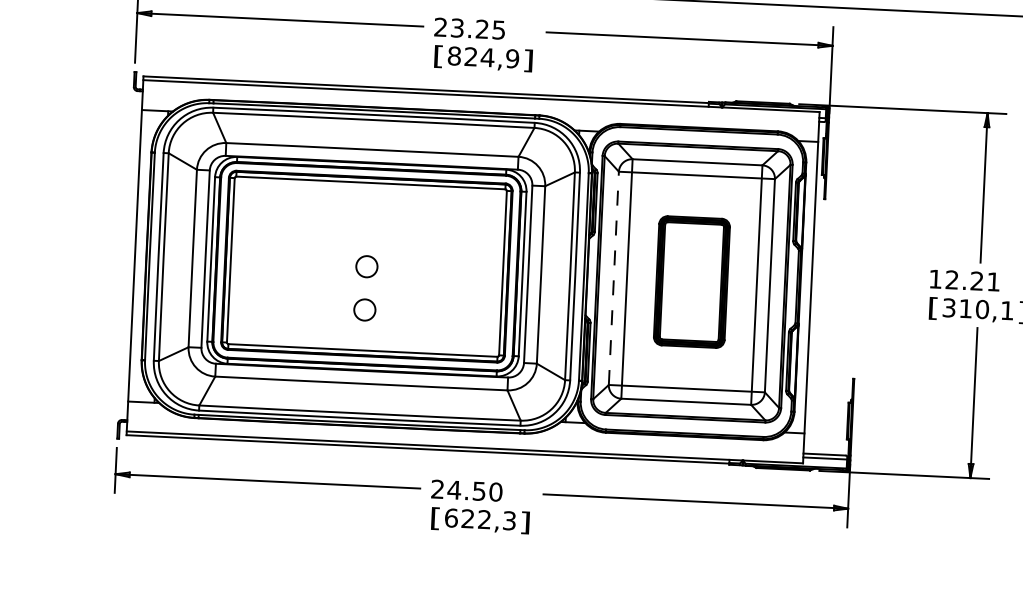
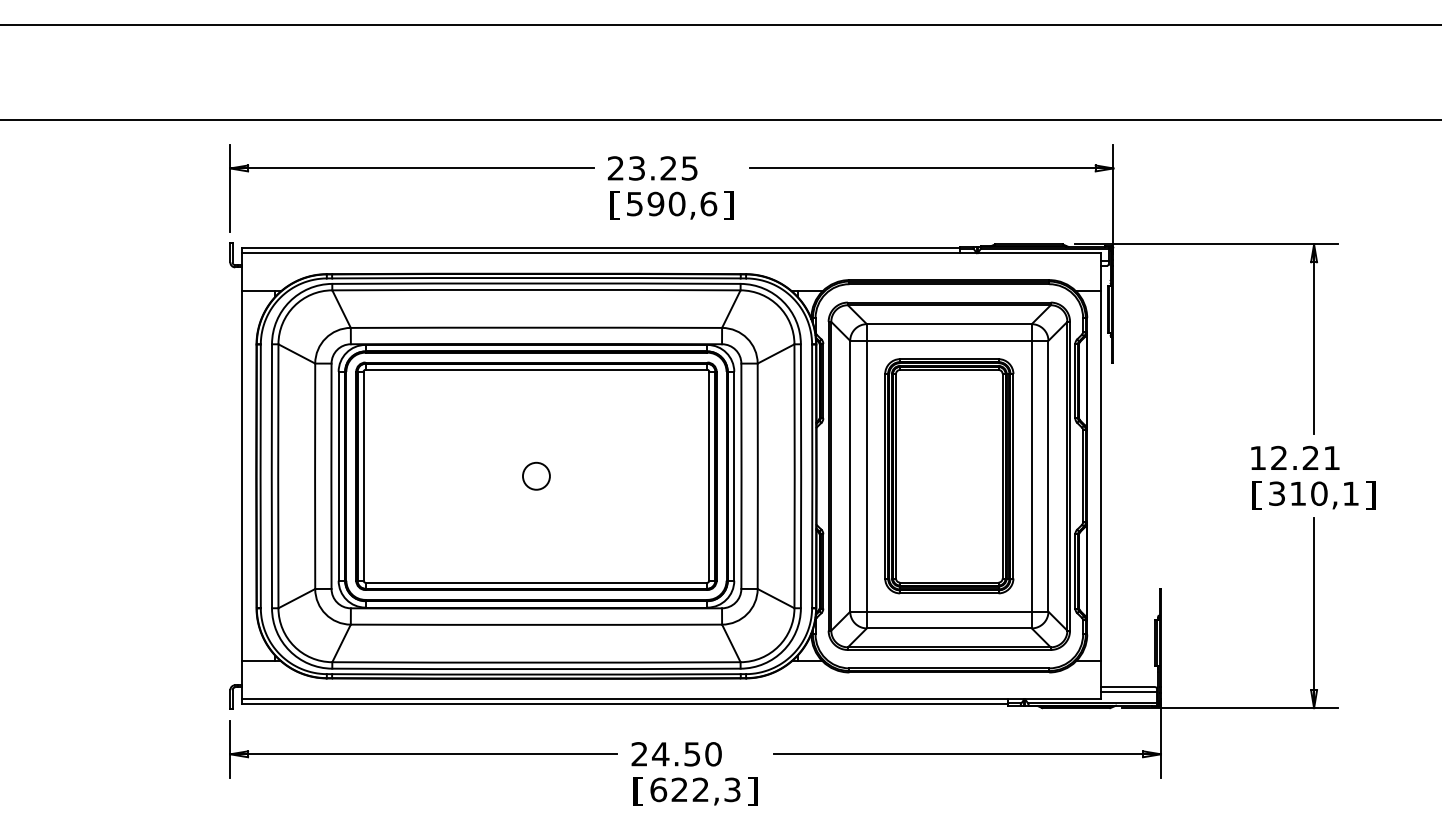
text: (483, 57) -> (671, 203), 824,9 -> 590,6
line: (614, 277) -> (850, 475), dashed -> solid
part: (692, 282) -> (949, 476), size x1.43
circle: (364, 309) -> (536, 530), removed

